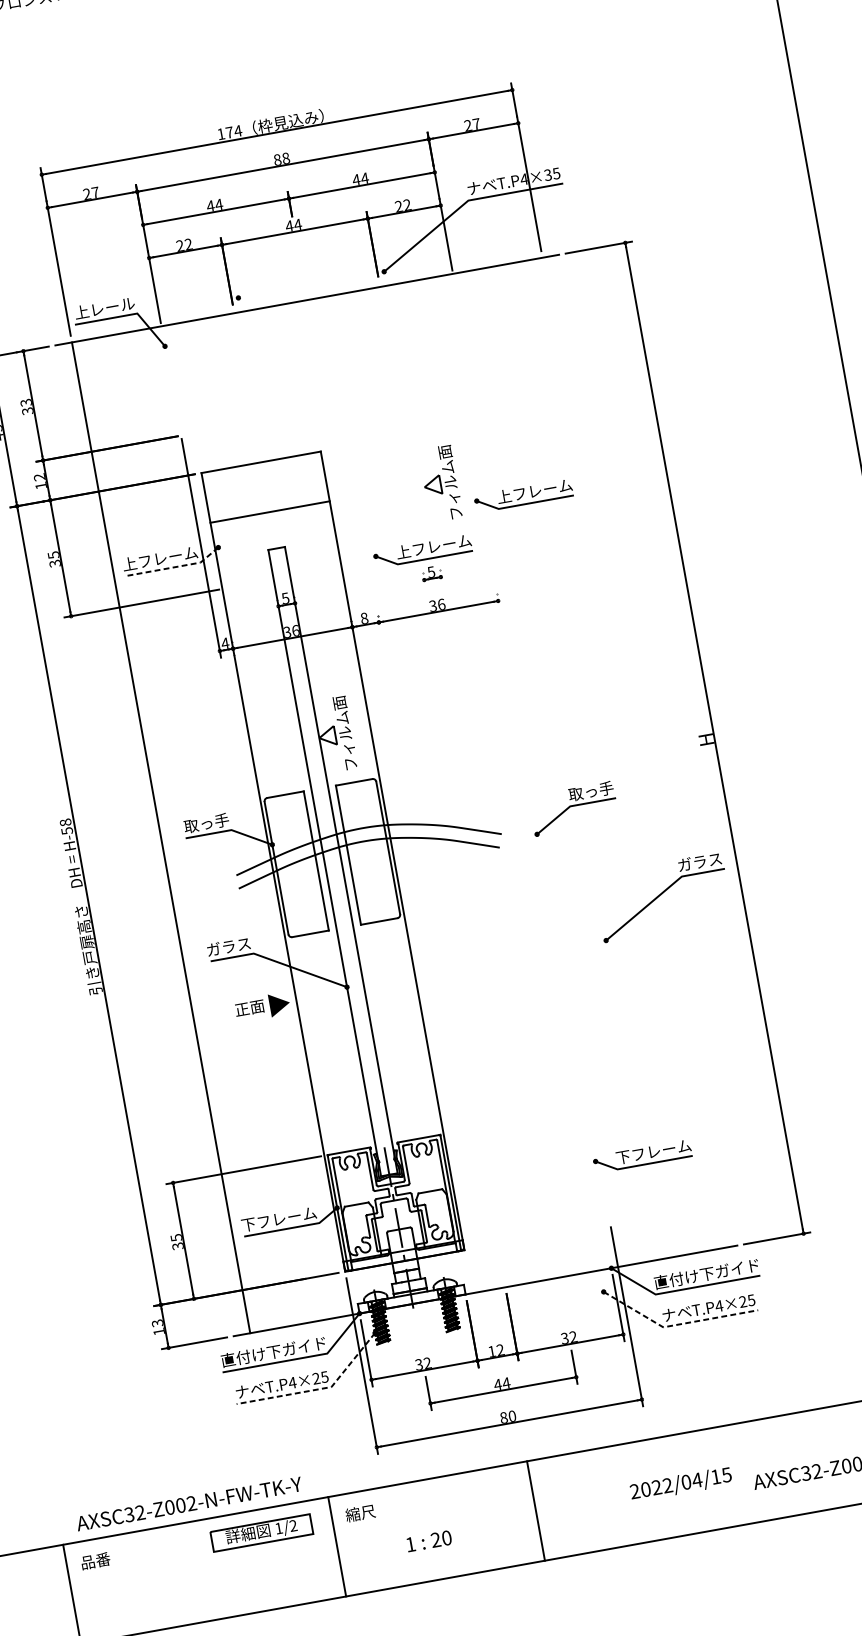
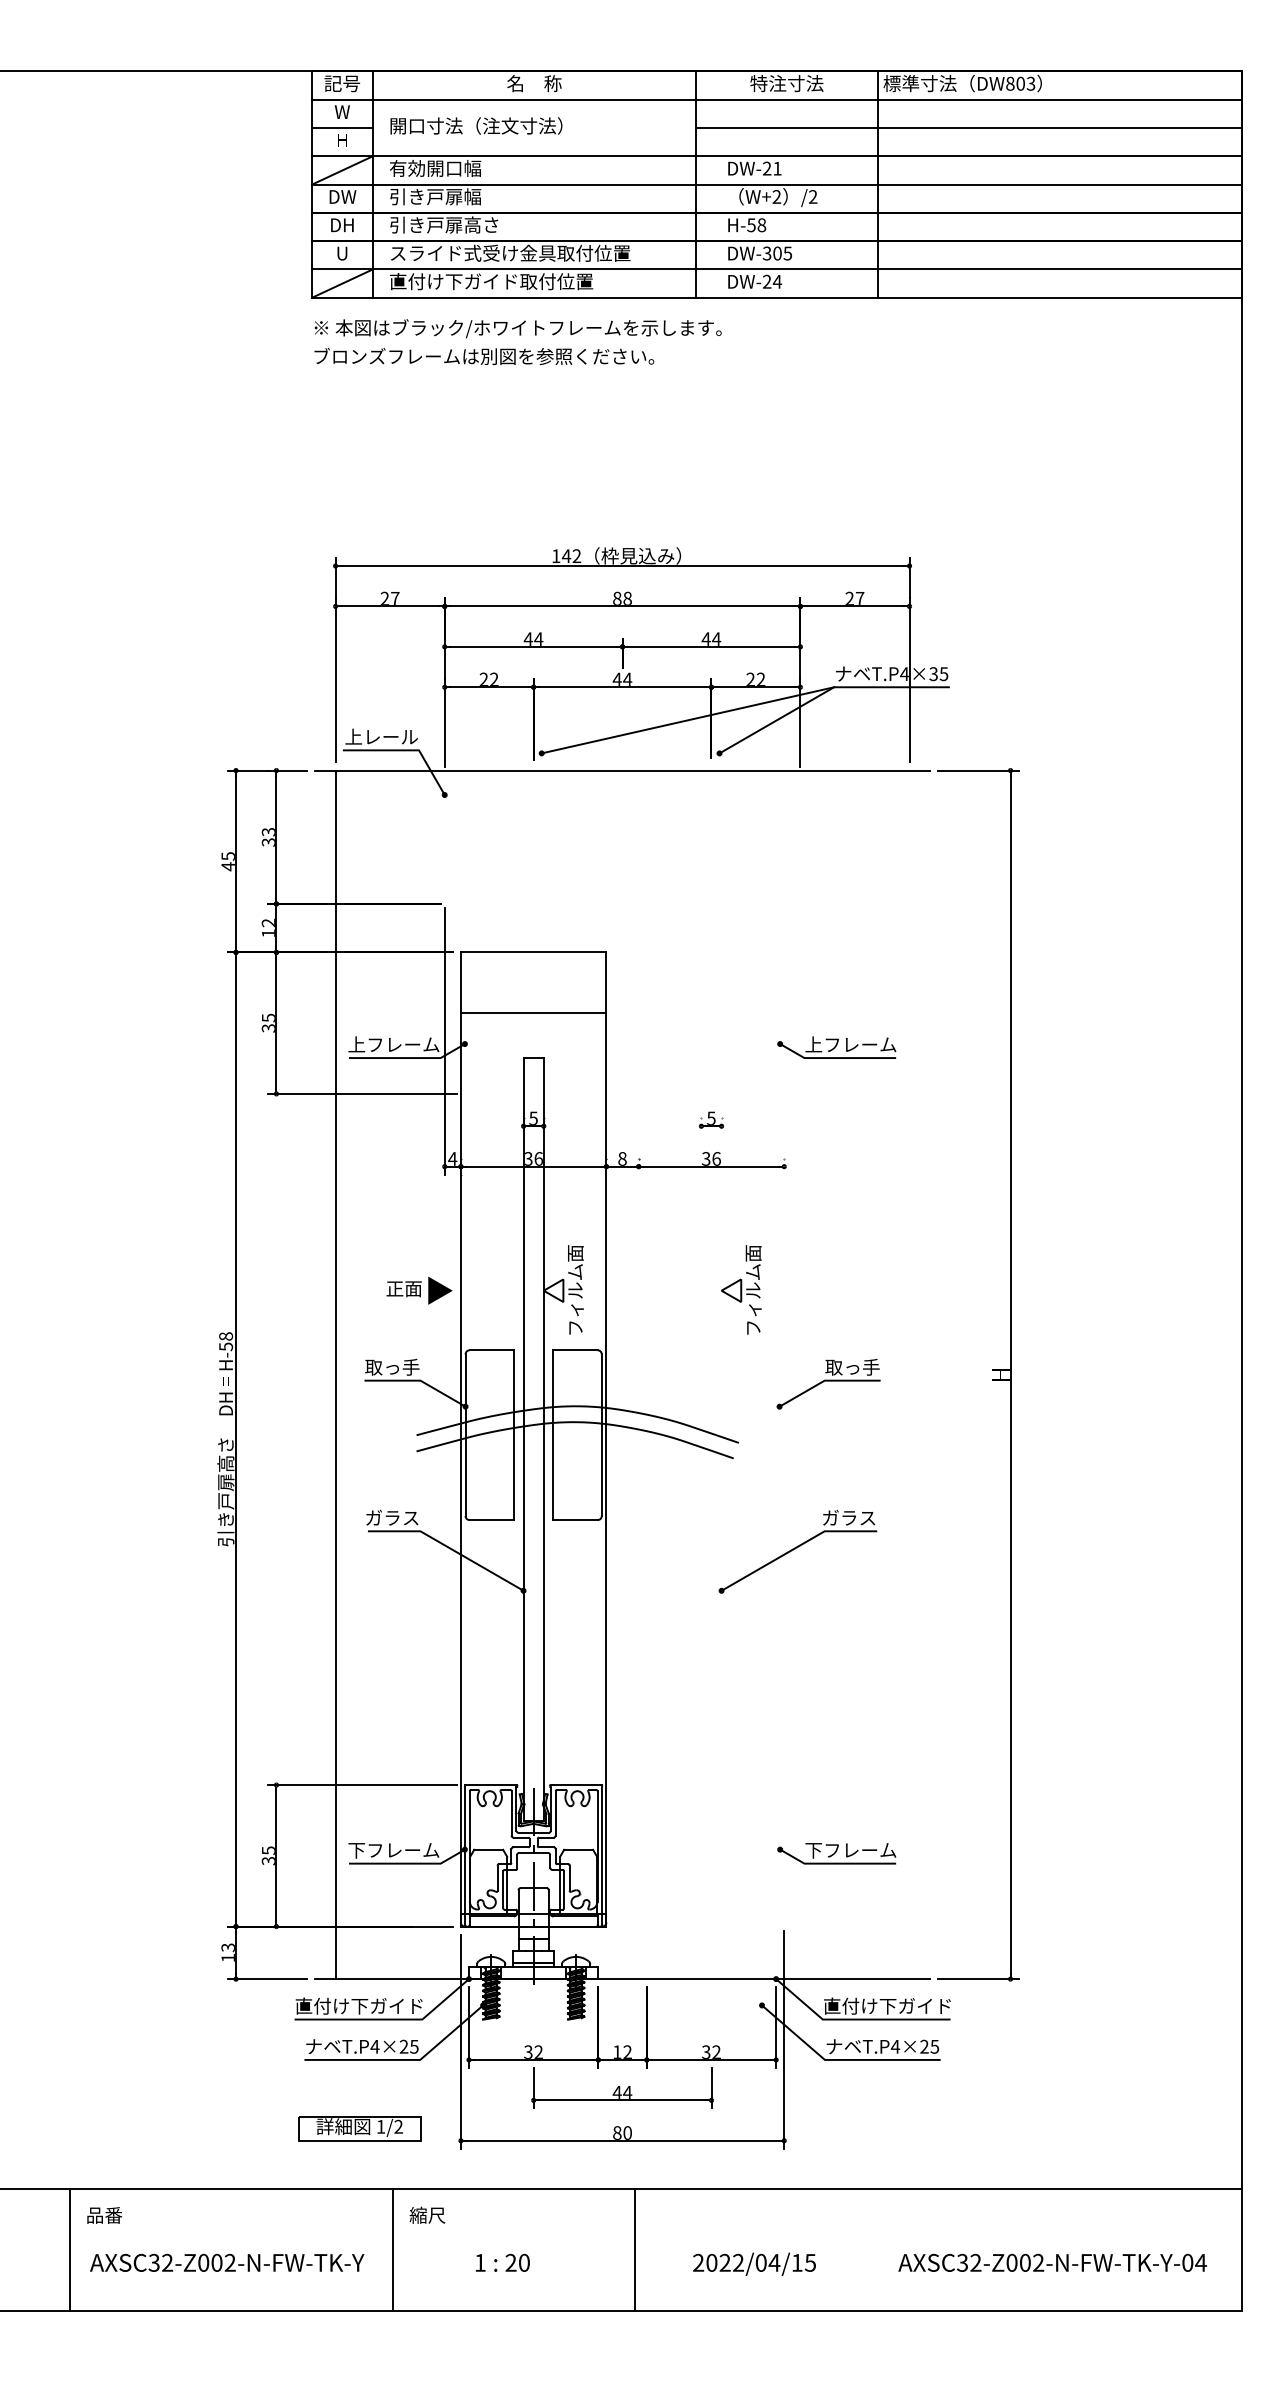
text: (233, 131) -> (571, 555), 174 -> 142
line: (353, 249) -> (687, 720), added
part: (440, 483) -> (741, 1289), moved
part: (422, 550) -> (705, 1091), removed
line: (175, 567) -> (409, 1058), dashed -> solid
part: (573, 808) -> (828, 1383), moved
part: (662, 897) -> (797, 1551), moved
text: (262, 1007) -> (419, 1290), moved
line: (676, 1324) -> (840, 2059), dashed -> solid
line: (318, 1388) -> (404, 2059), dashed -> solid
text: (680, 1483) -> (754, 2263), moved
text: (189, 1503) -> (227, 2262), moved
part: (261, 1532) -> (359, 2128), moved

